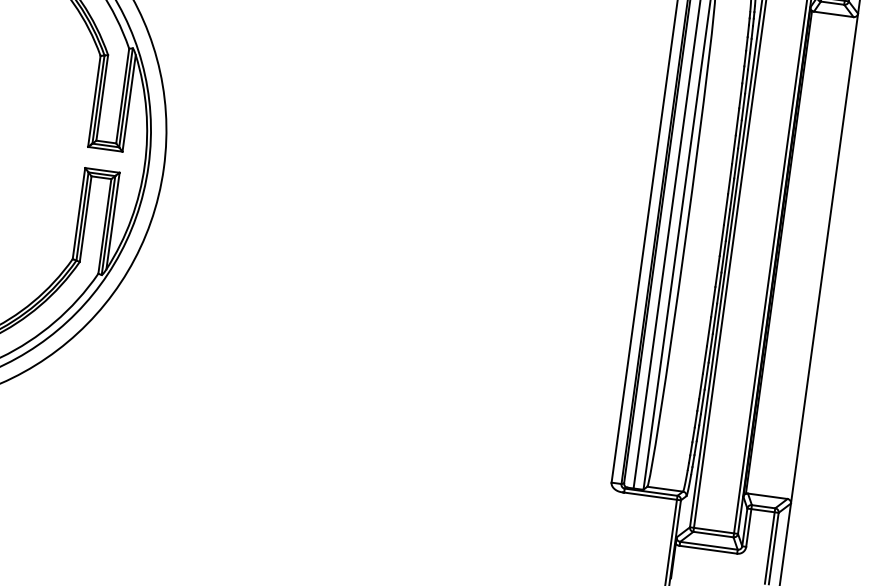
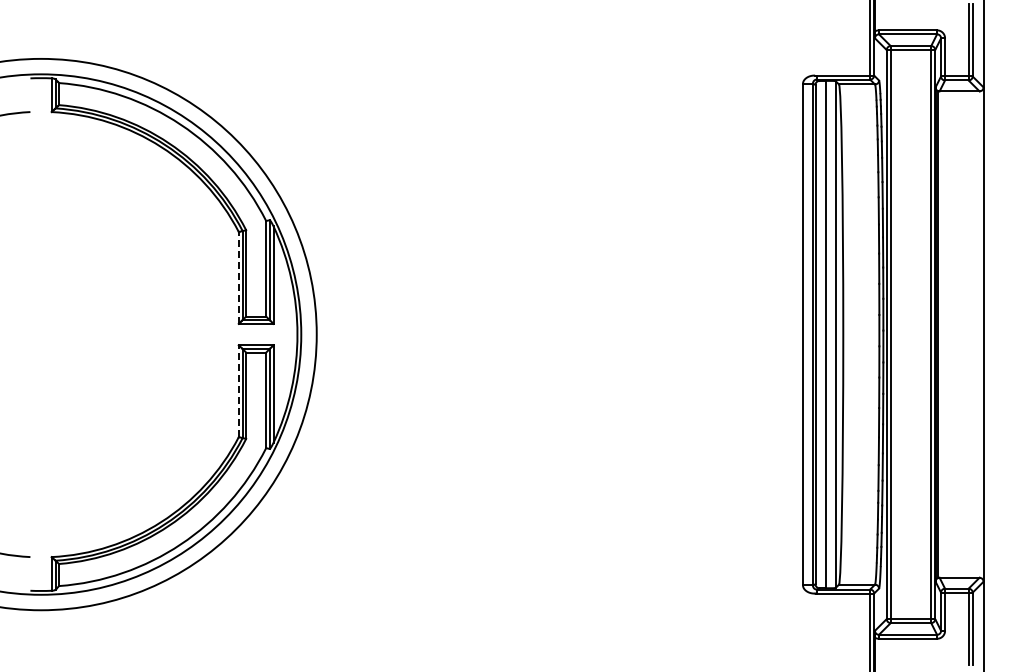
line: (94, 100) -> (238, 277), solid -> dashed
line: (78, 213) -> (238, 391), solid -> dashed

